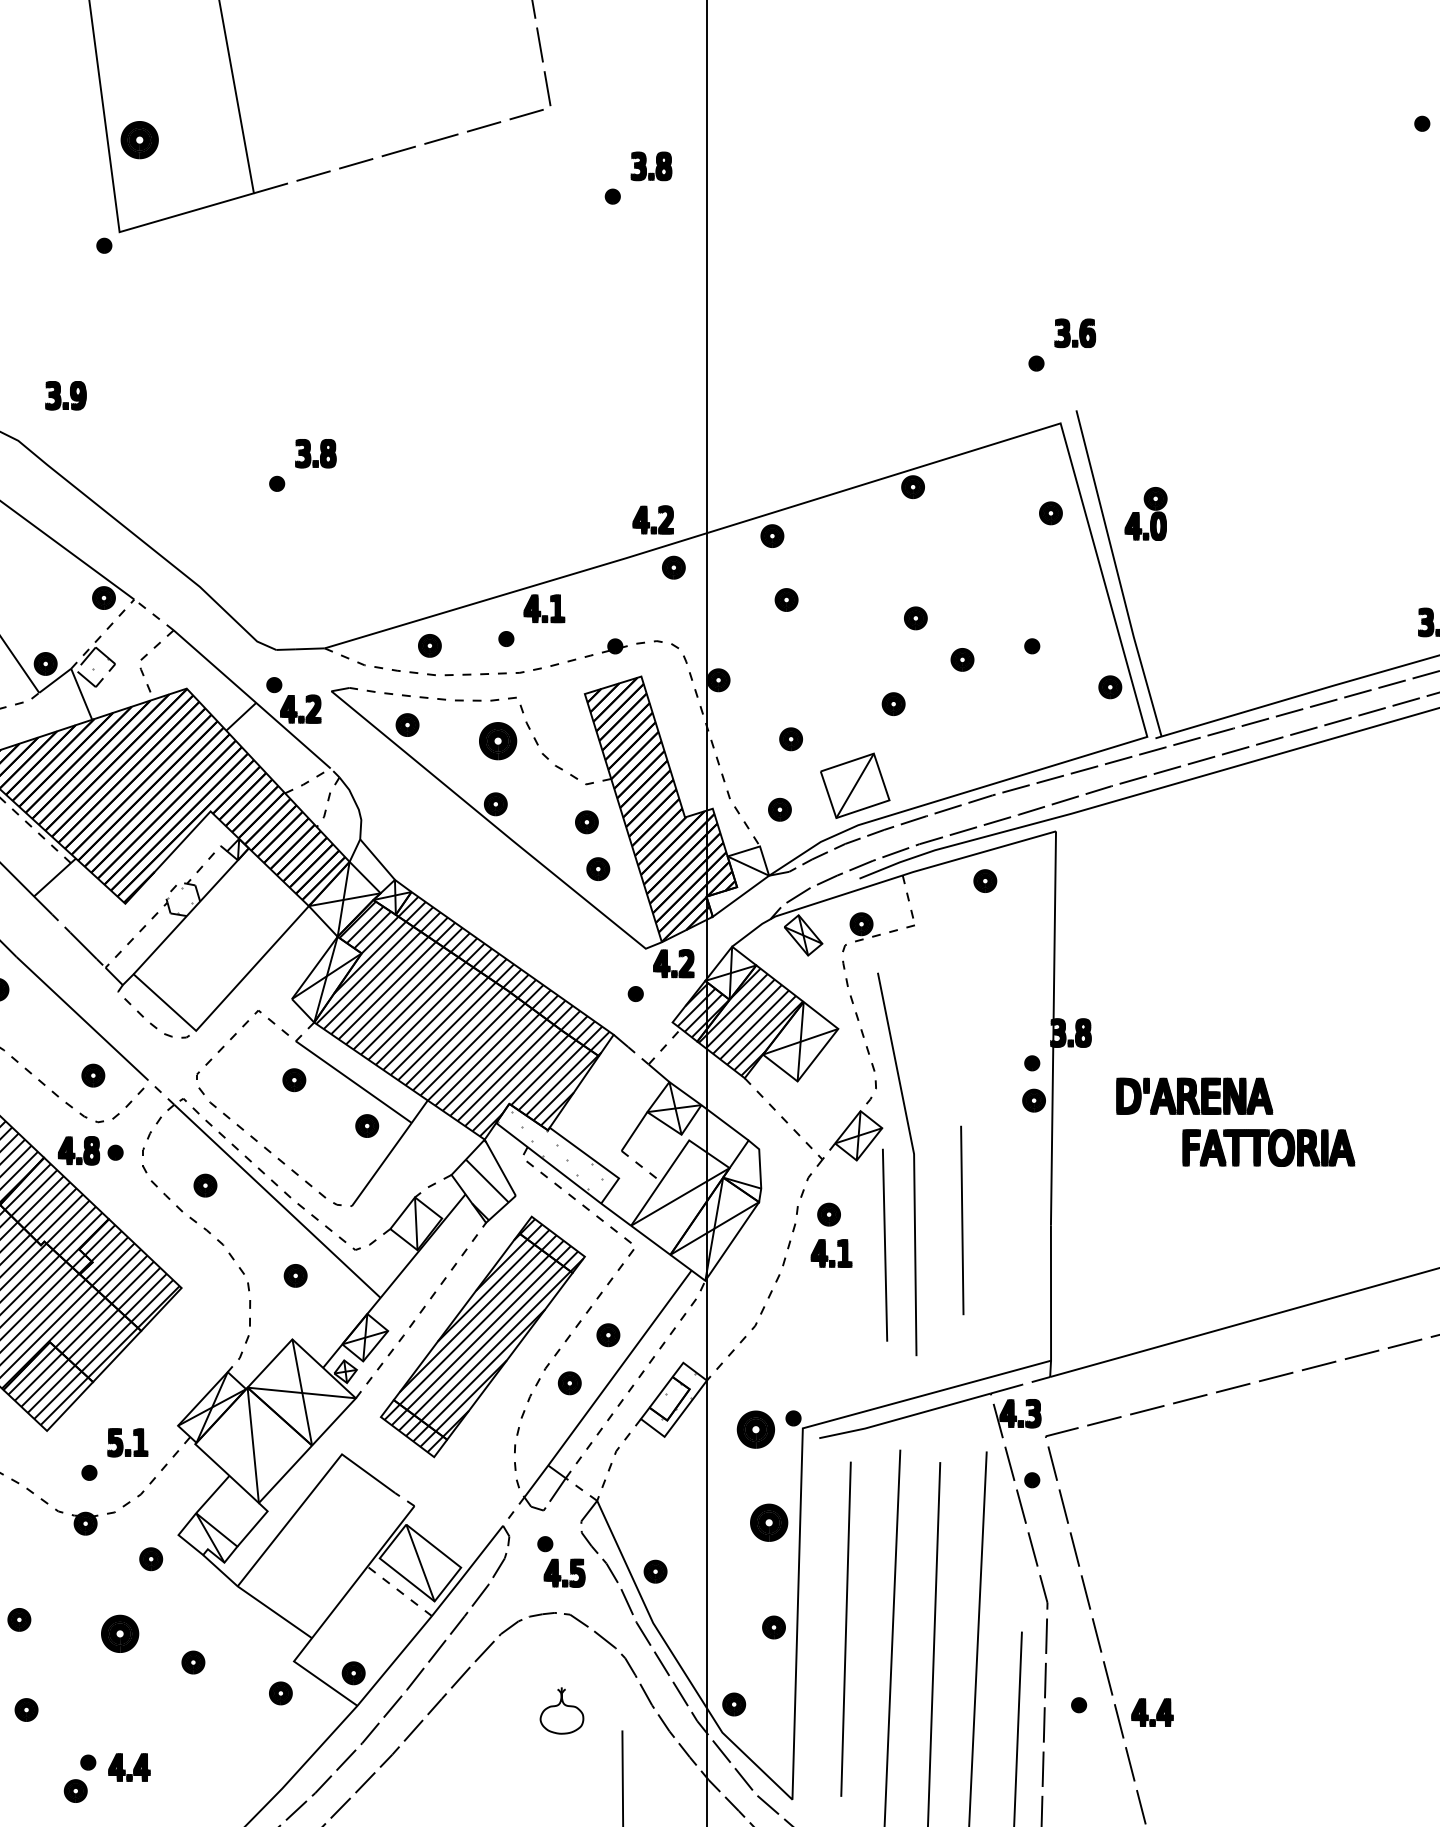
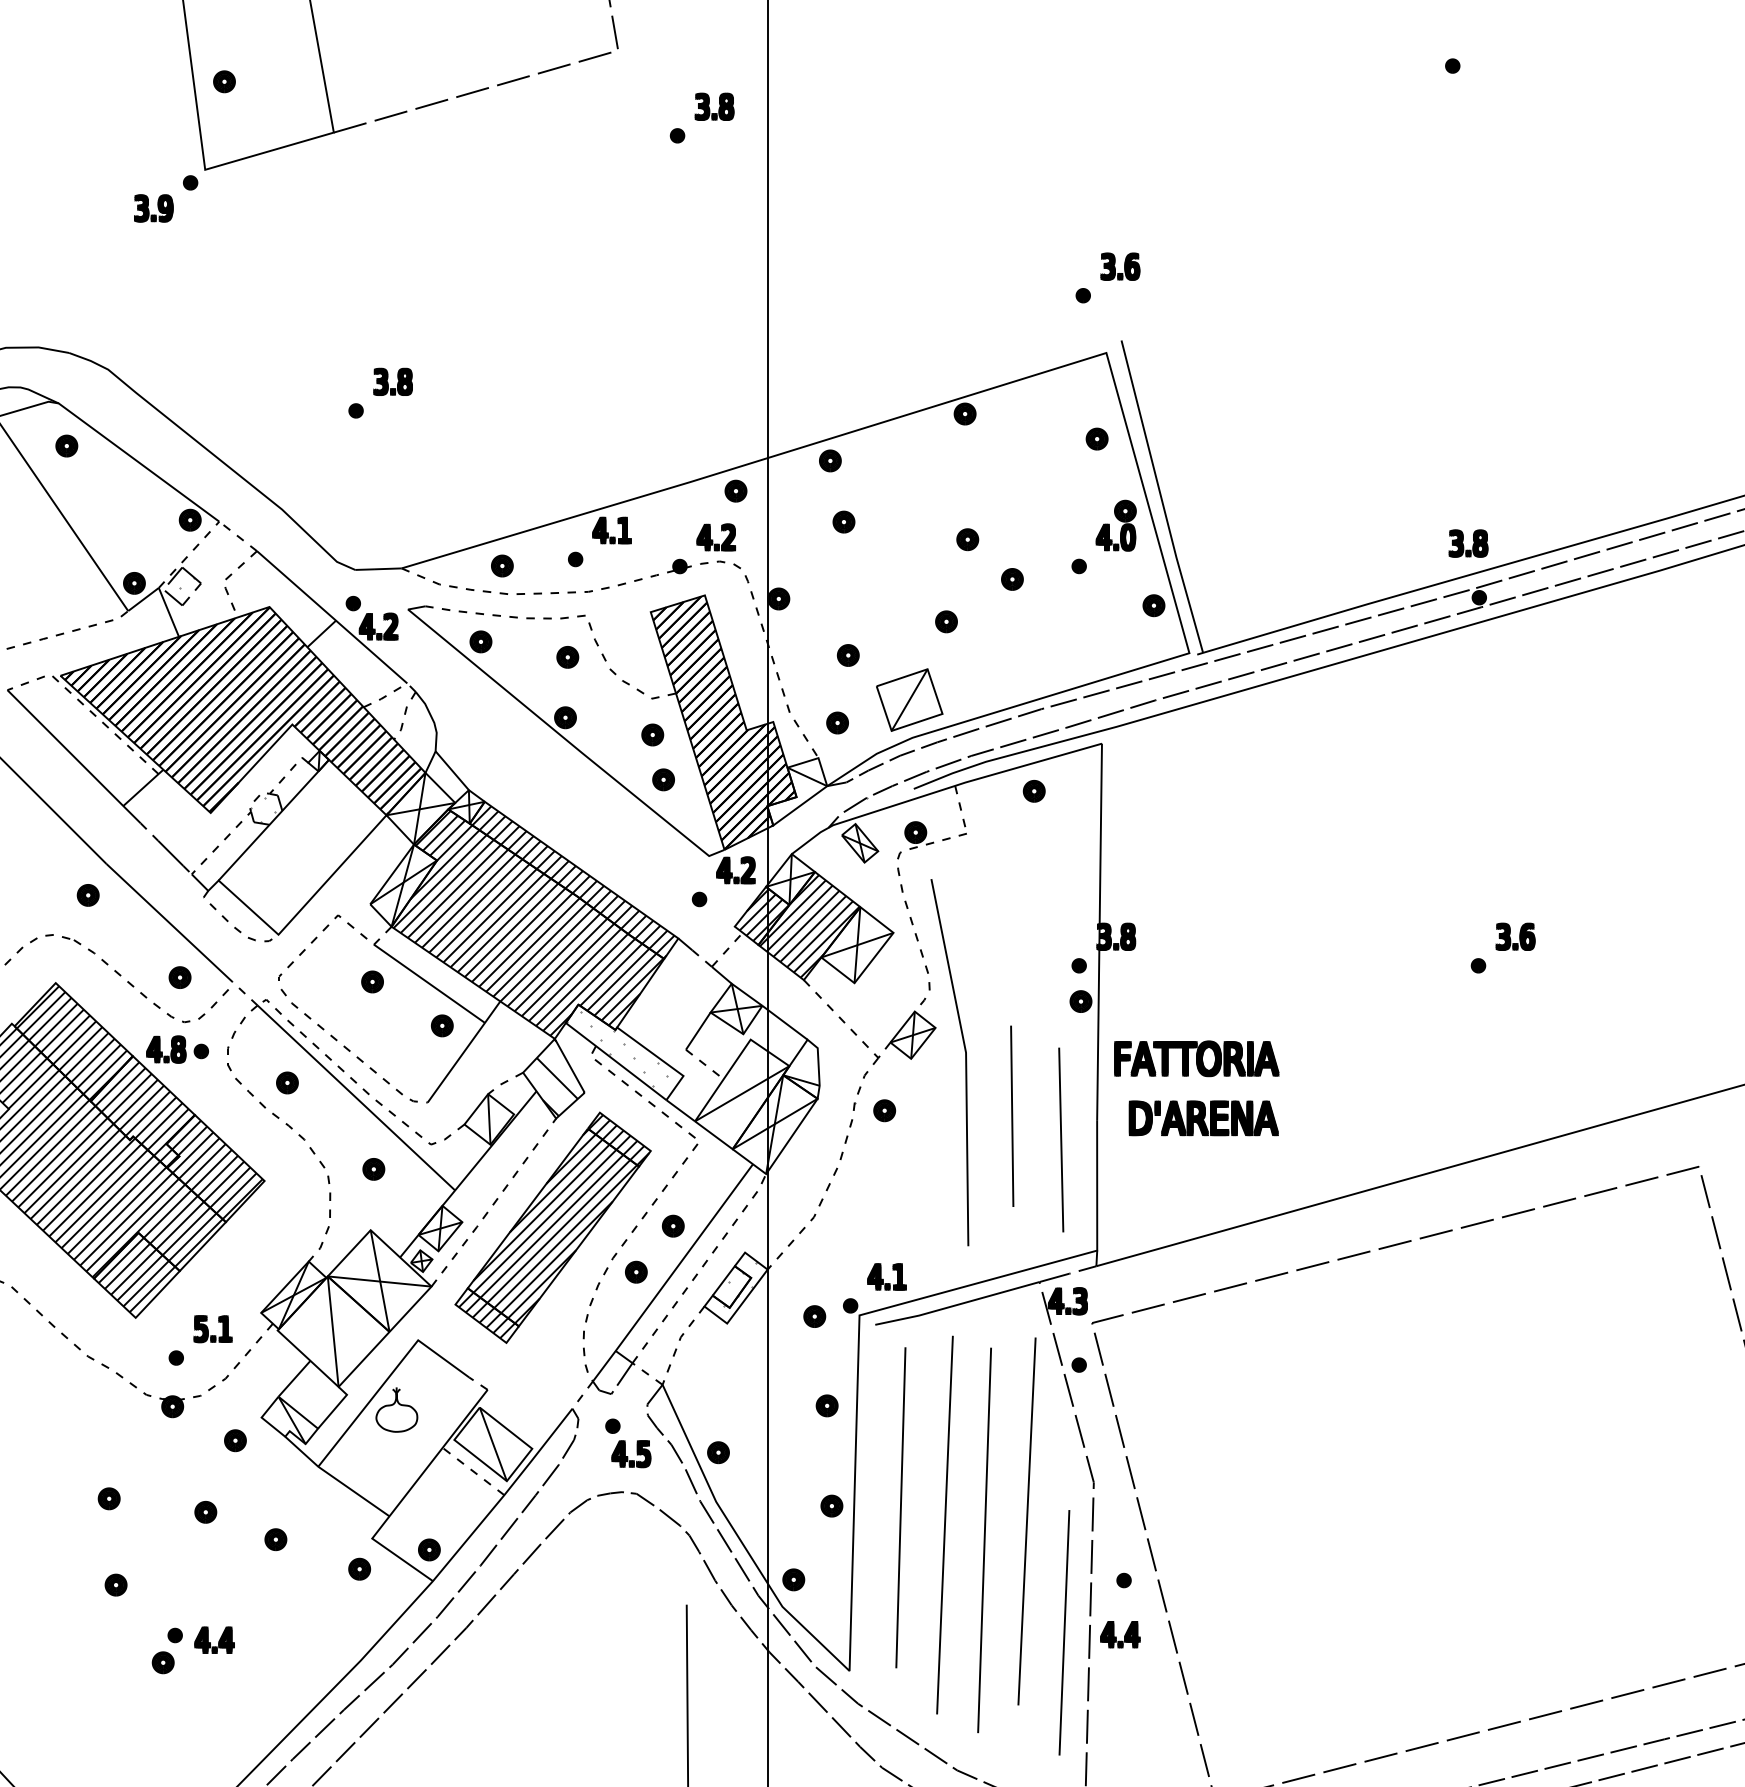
part: (139, 139) -> (224, 81), size x0.62
text: (65, 395) -> (153, 208), moved
part: (1145, 513) -> (1115, 525), moved
text: (653, 520) -> (716, 537), moved
part: (497, 741) -> (567, 657), size x0.62
text: (1194, 1096) -> (1203, 1118), moved
text: (1268, 1147) -> (1196, 1058), moved
line: (885, 1244) -> (1061, 1139), moved
text: (831, 1253) -> (886, 1276), moved
part: (755, 1429) -> (814, 1316), size x0.62
part: (768, 1522) -> (826, 1405), size x0.62
part: (119, 1634) -> (205, 1512), size x0.62
part: (561, 1710) -> (396, 1409), moved
text: (1152, 1712) -> (1120, 1634), moved

